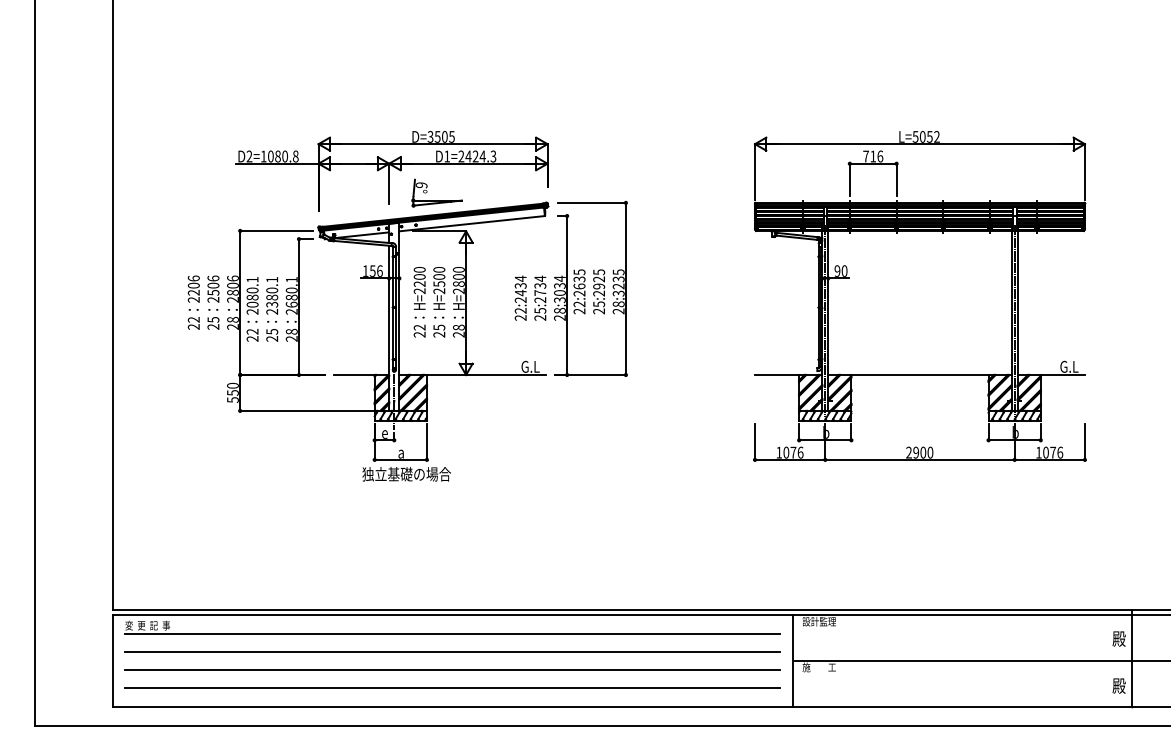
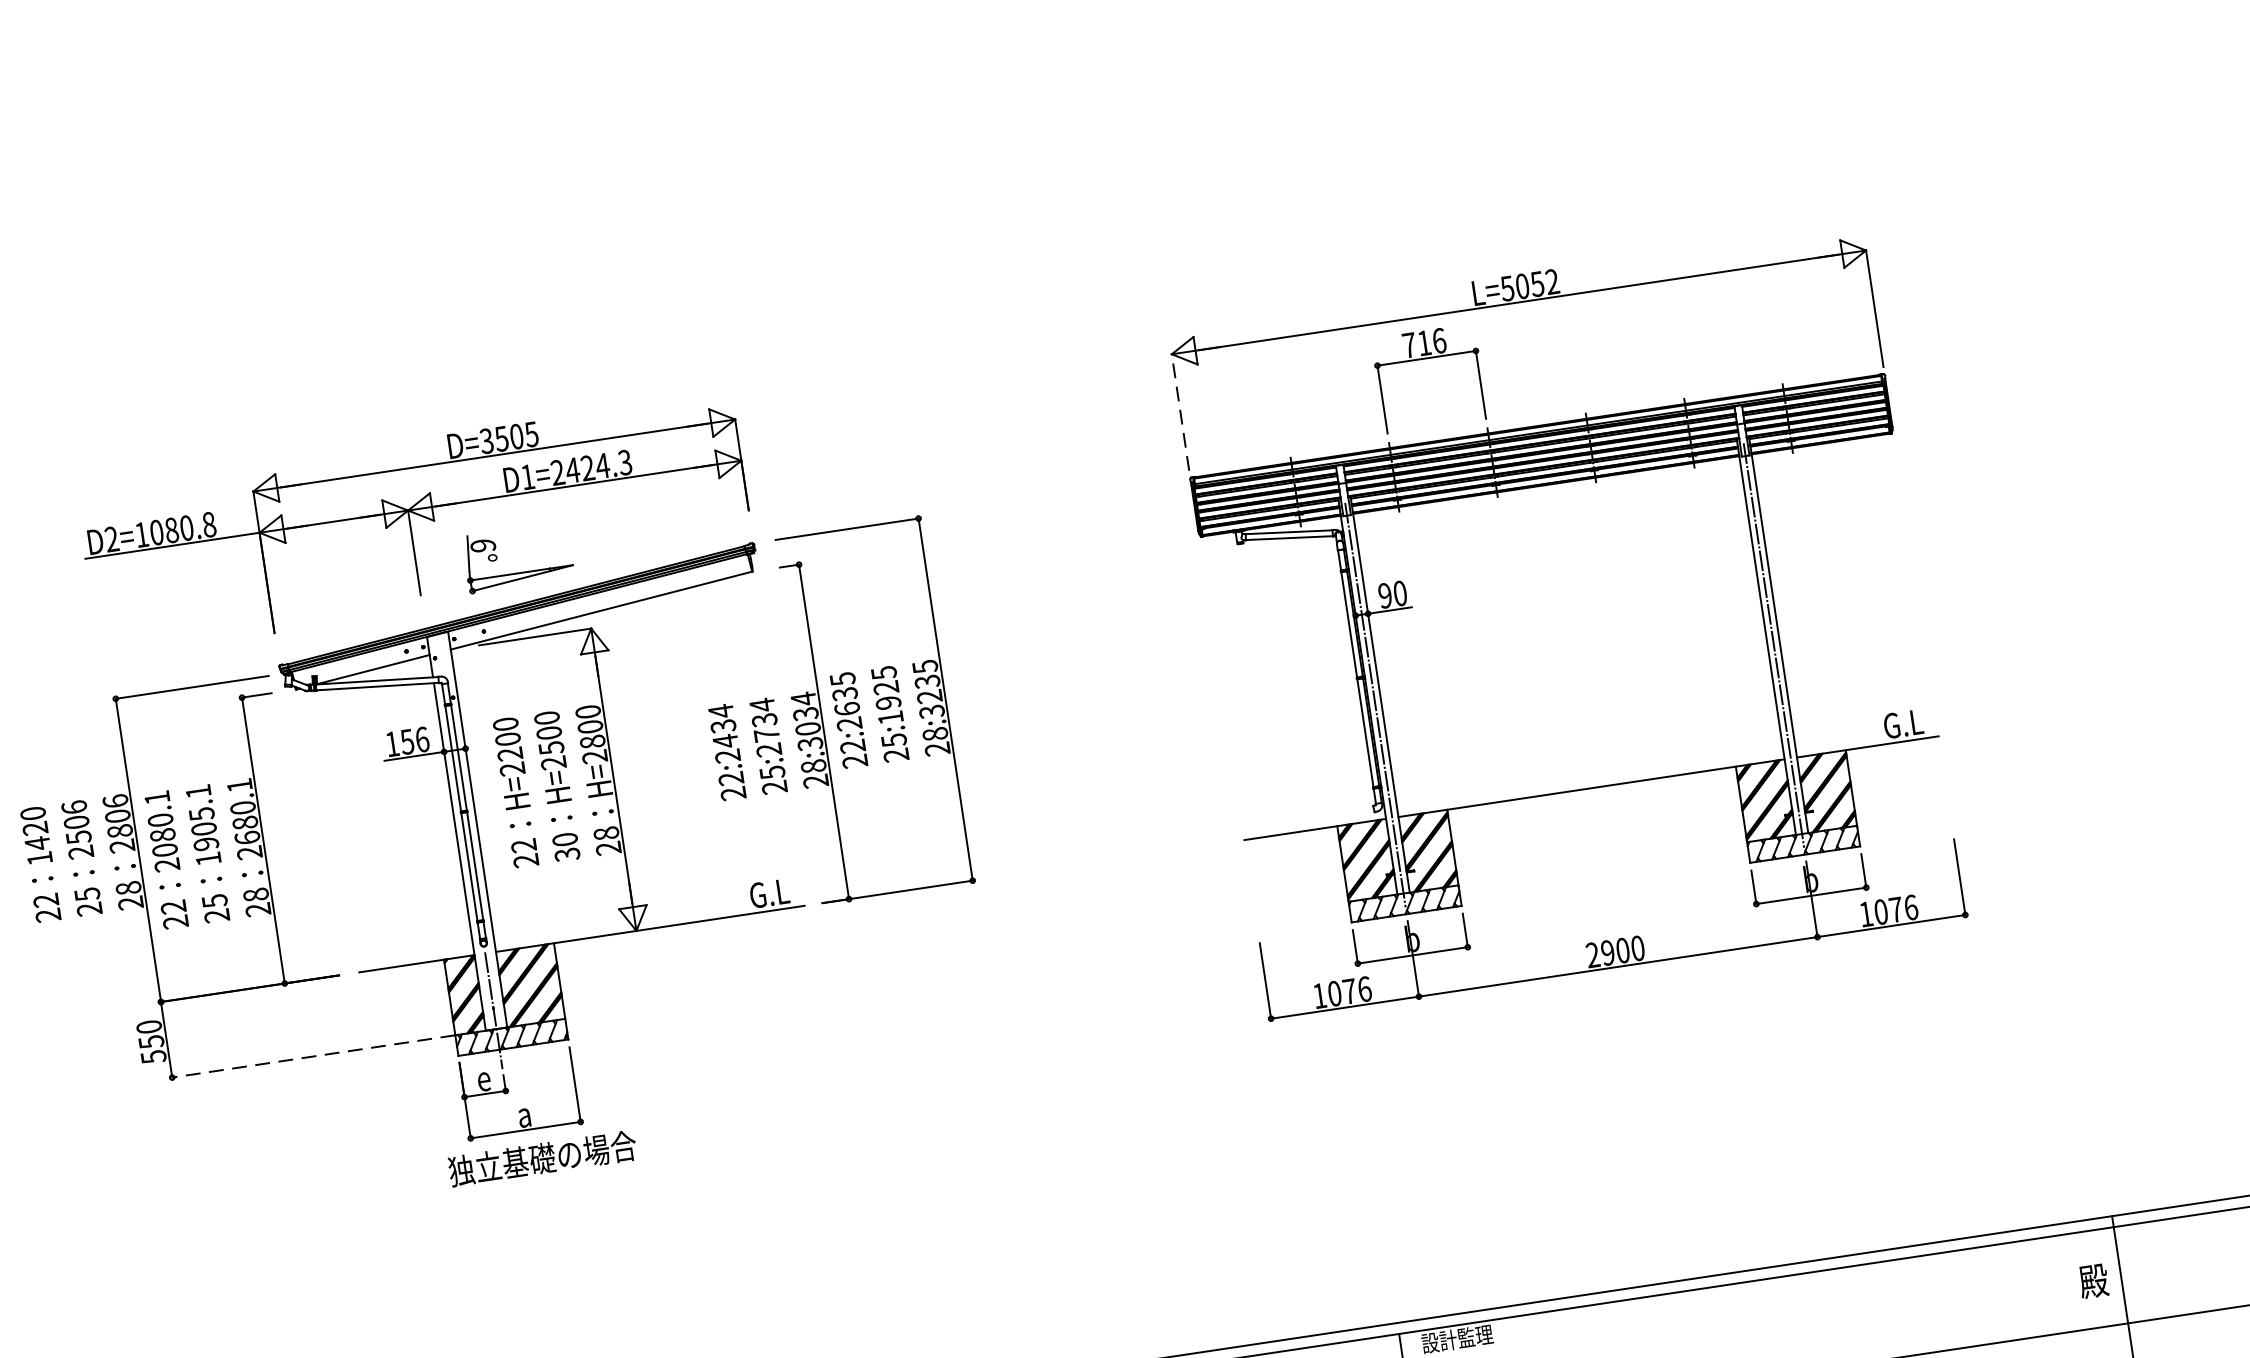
line: (755, 171) -> (1181, 411), solid -> dashed
text: (193, 288) -> (35, 834), 2206 -> 1420
text: (598, 293) -> (889, 717), 25:2925 -> 25:1925
text: (272, 300) -> (205, 835), 2380.1 -> 1905.1
text: (439, 330) -> (566, 845), 25 -> 30
line: (306, 410) -> (311, 1055), solid -> dashed

